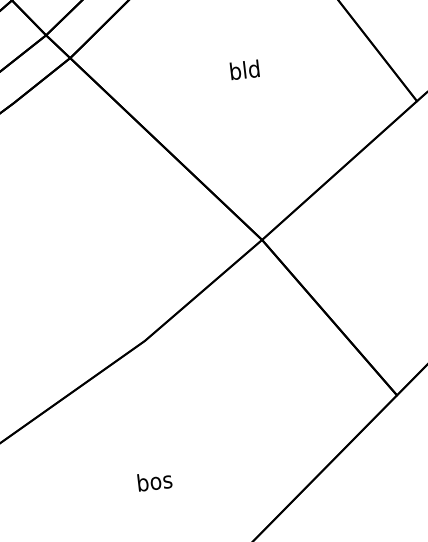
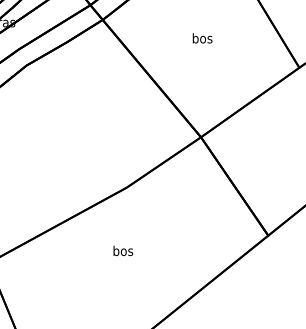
text: (244, 70) -> (202, 38), bld -> bos
text: (155, 480) -> (123, 250), moved

